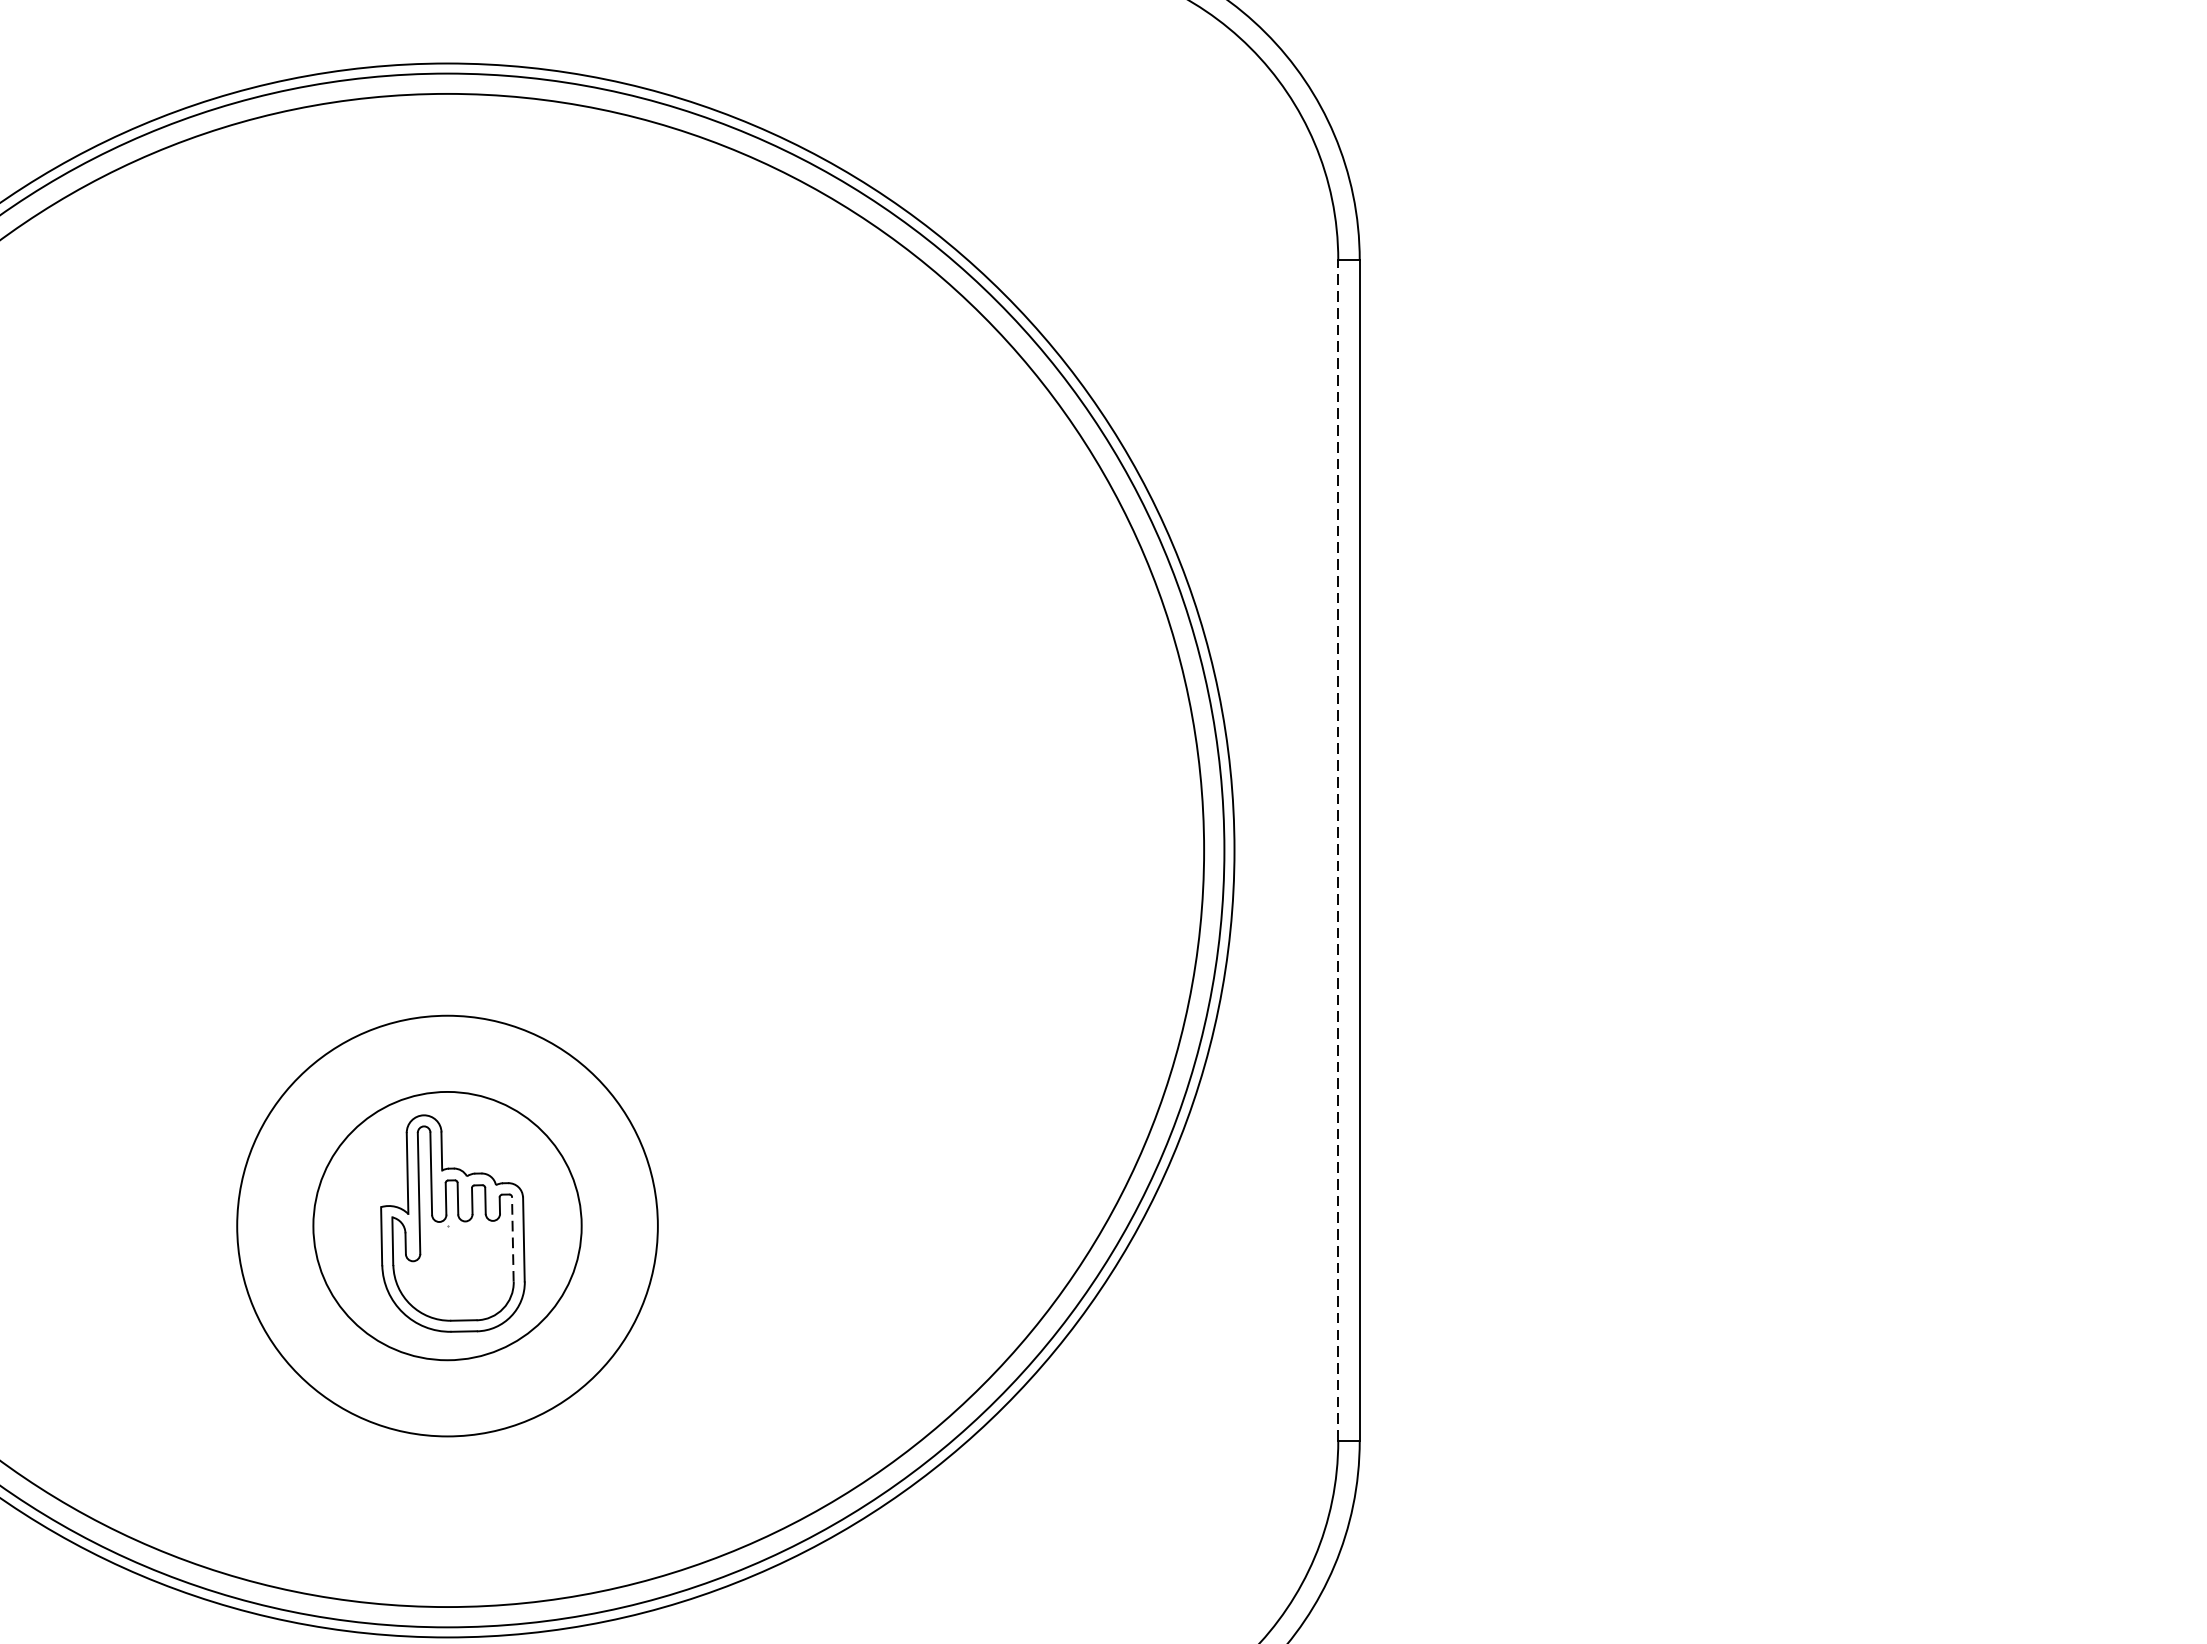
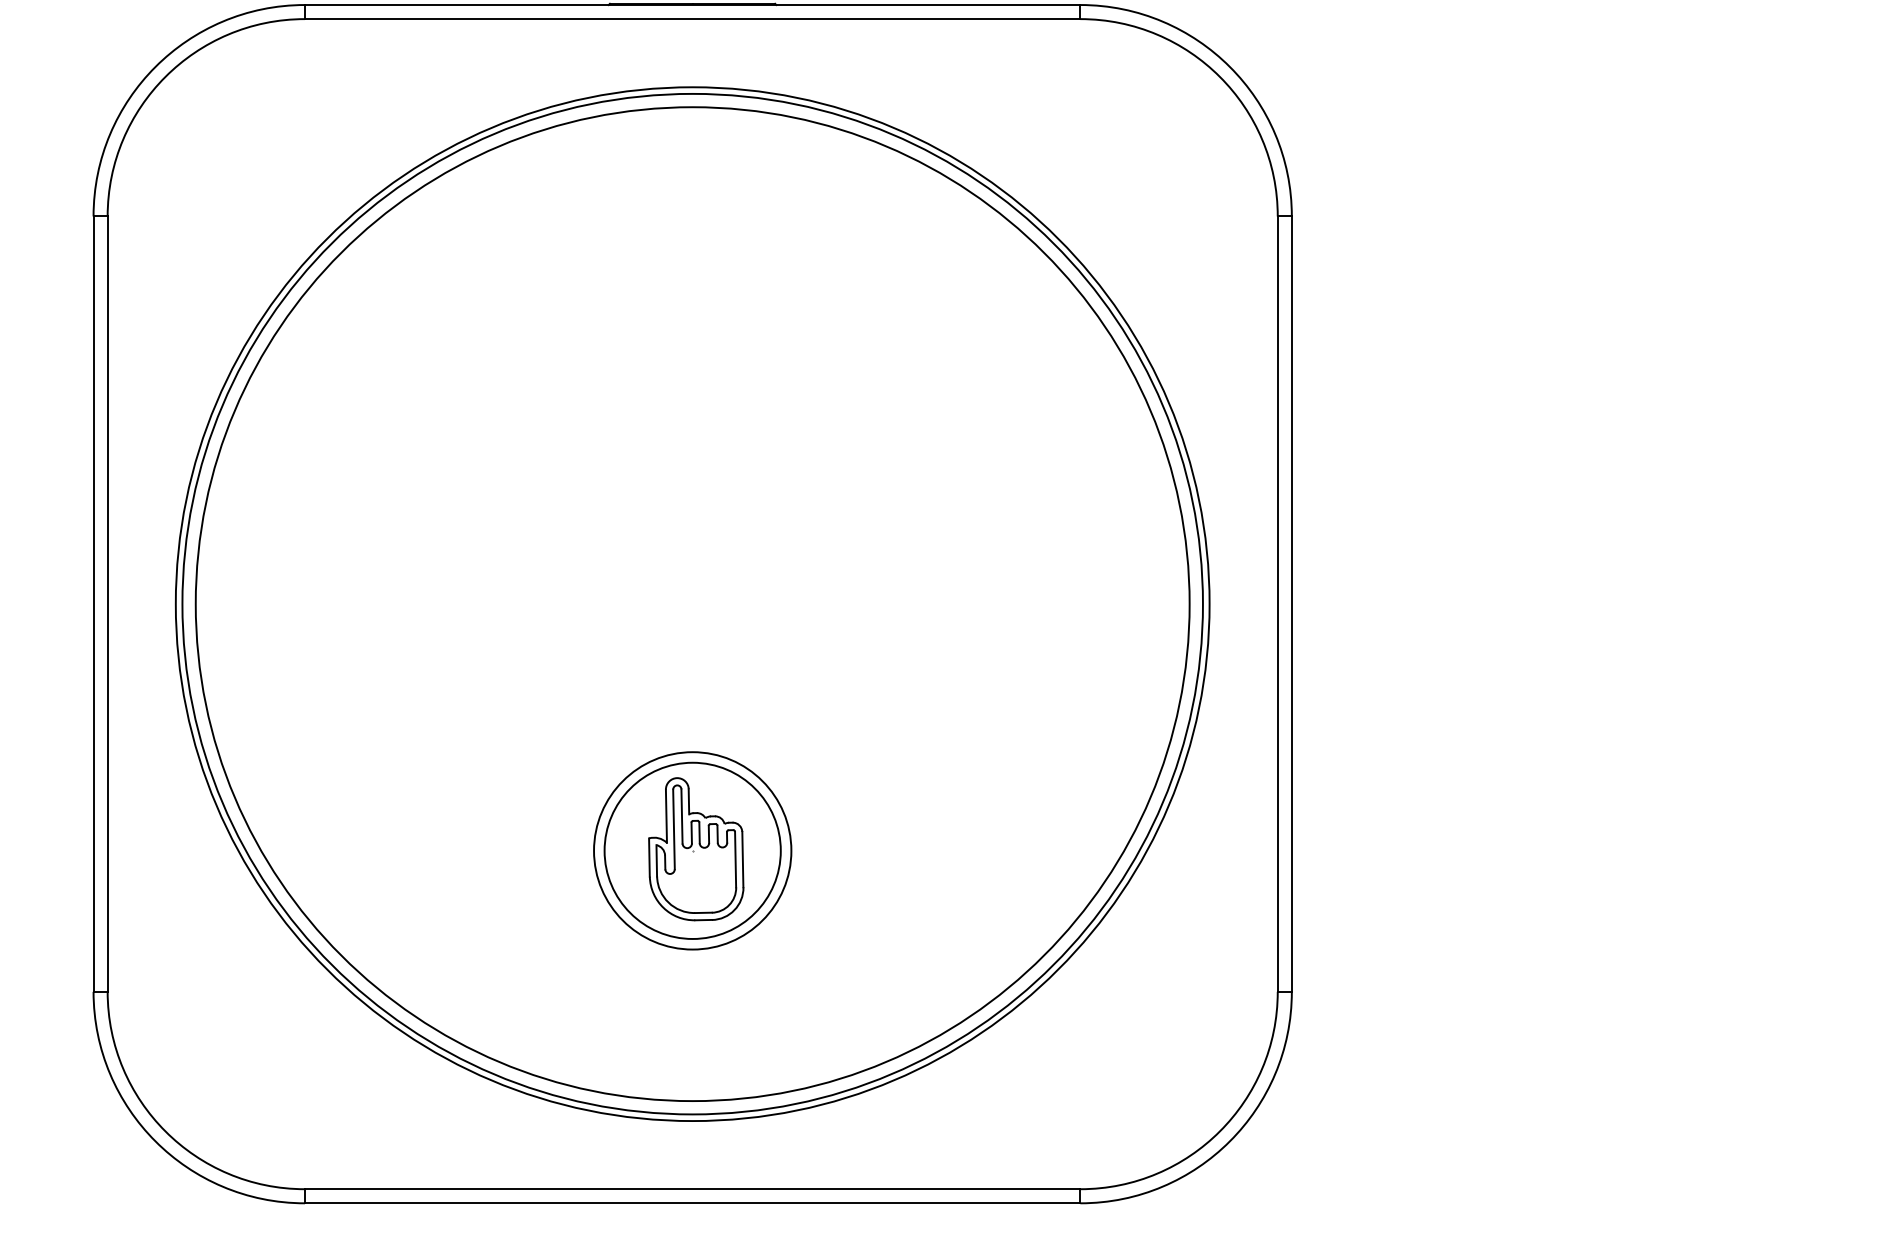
line: (1337, 850) -> (1277, 604), dashed -> solid
circle: (447, 1225) -> (692, 850), size x0.71
line: (512, 1239) -> (735, 859), dashed -> solid

